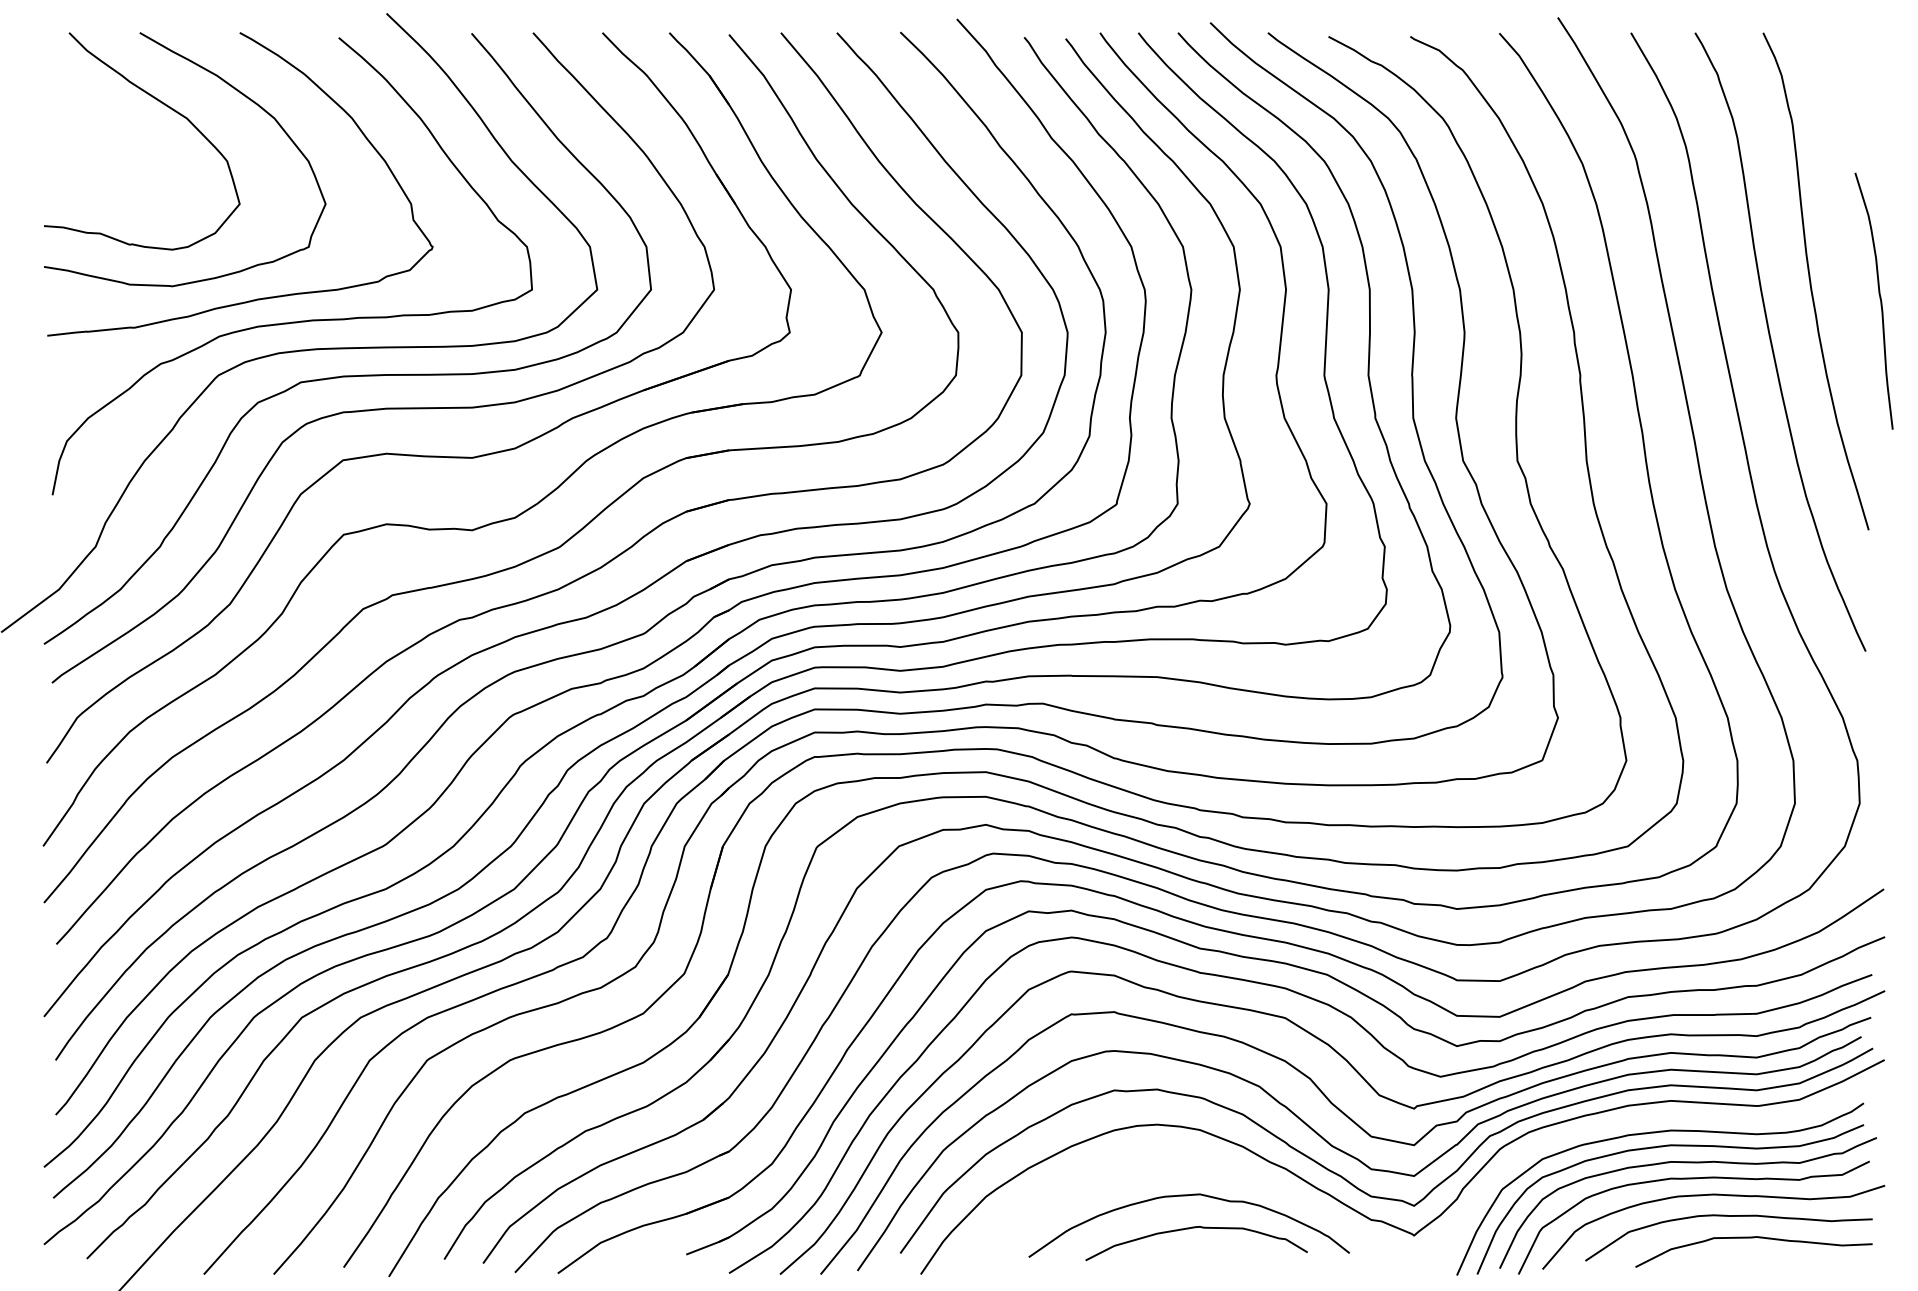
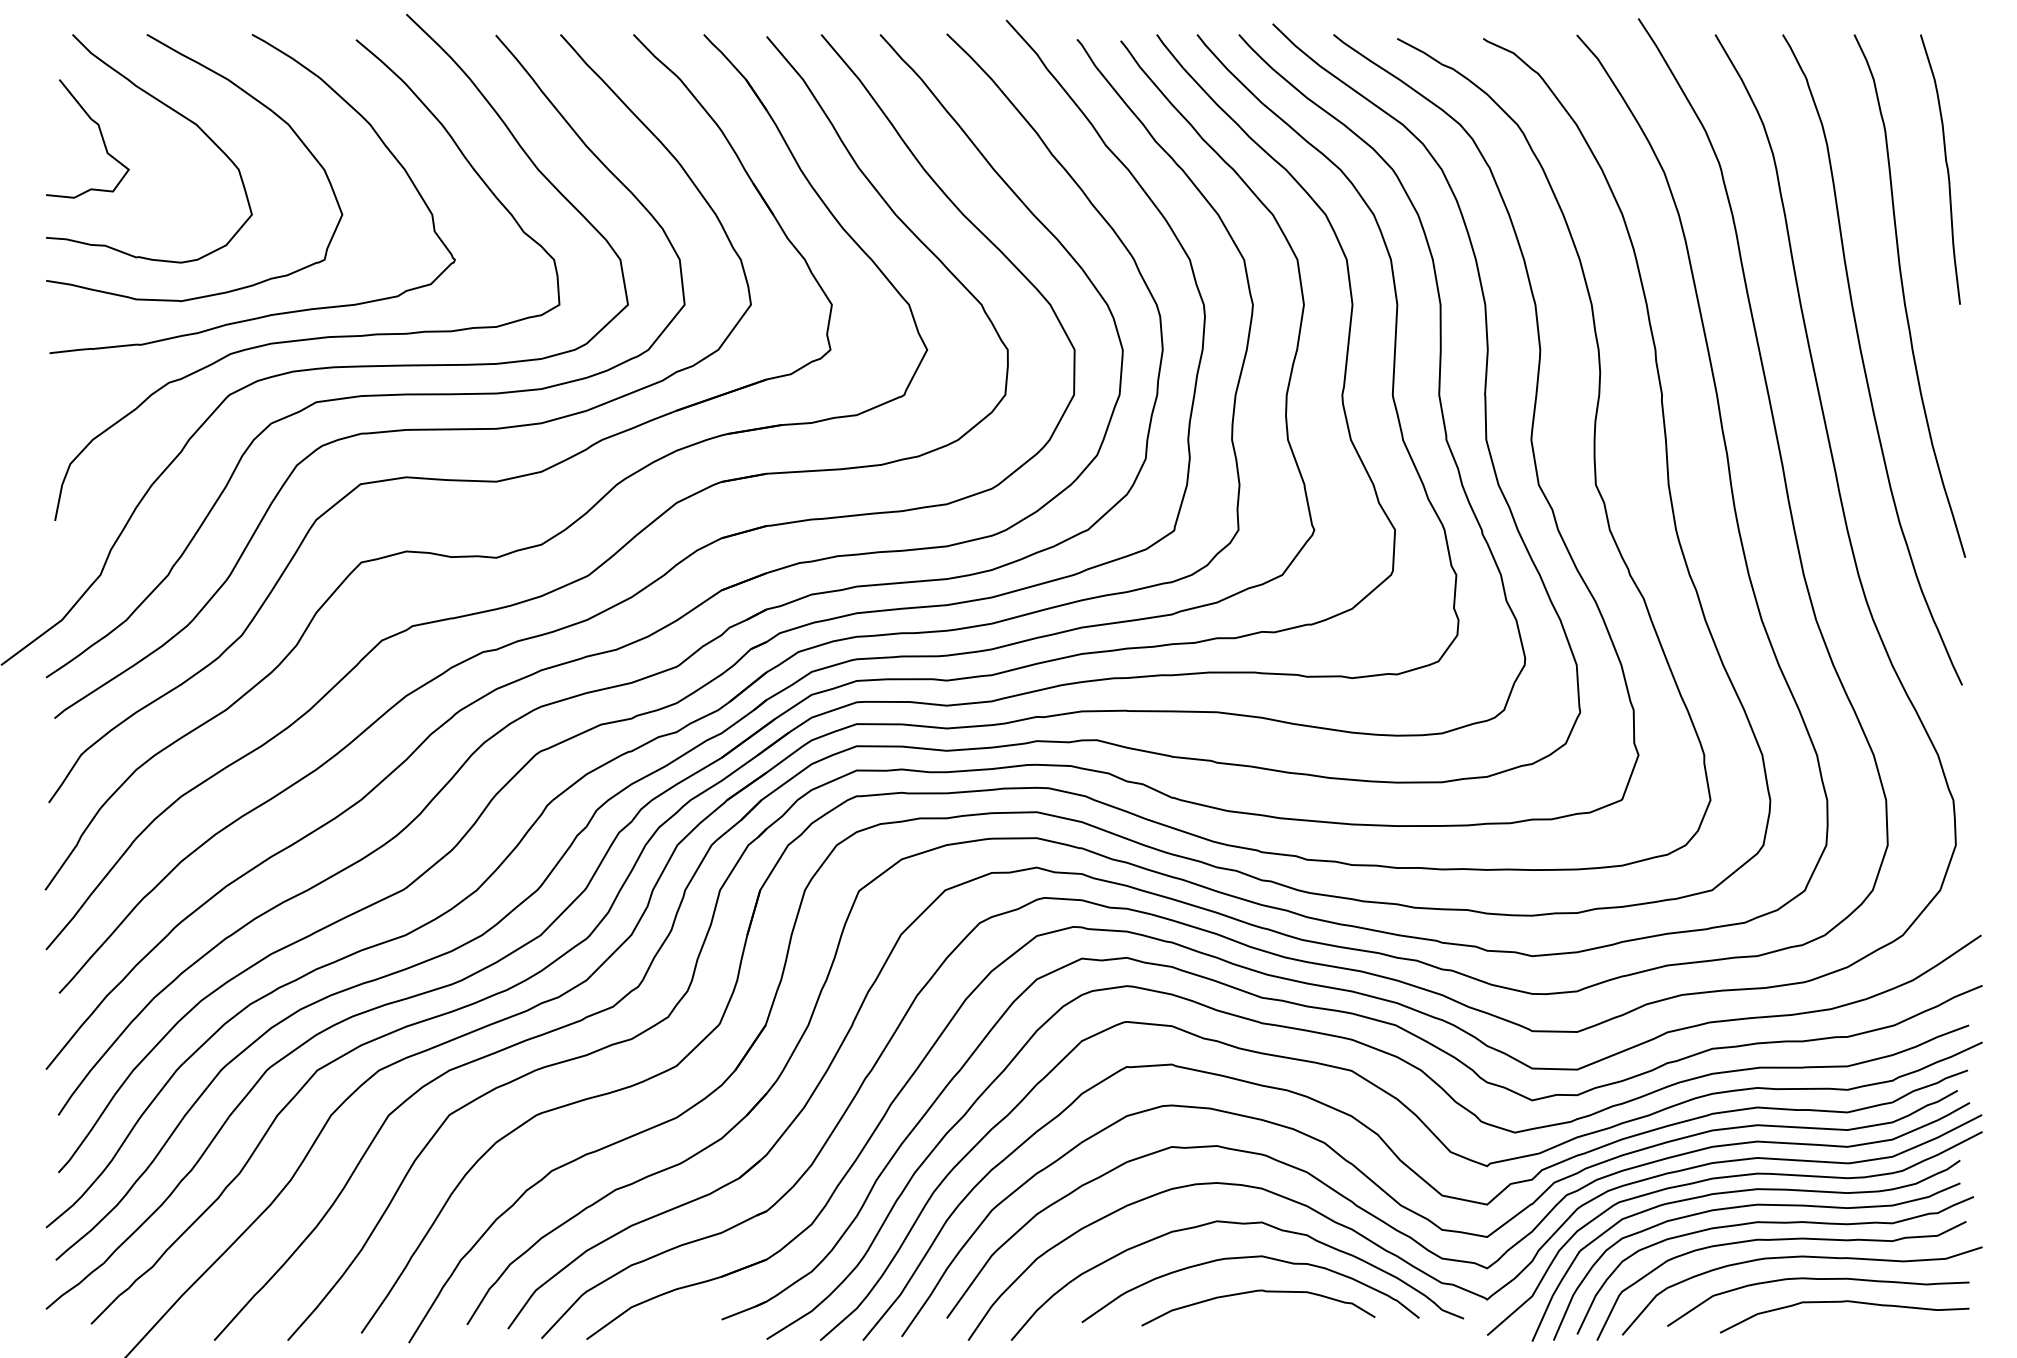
curve: (95, 127) -> (100, 134), added
curve: (1879, 299) -> (1946, 167), moved
curve: (1639, 1120) -> (1724, 1178), added
curve: (1180, 1164) -> (1241, 1224), added

